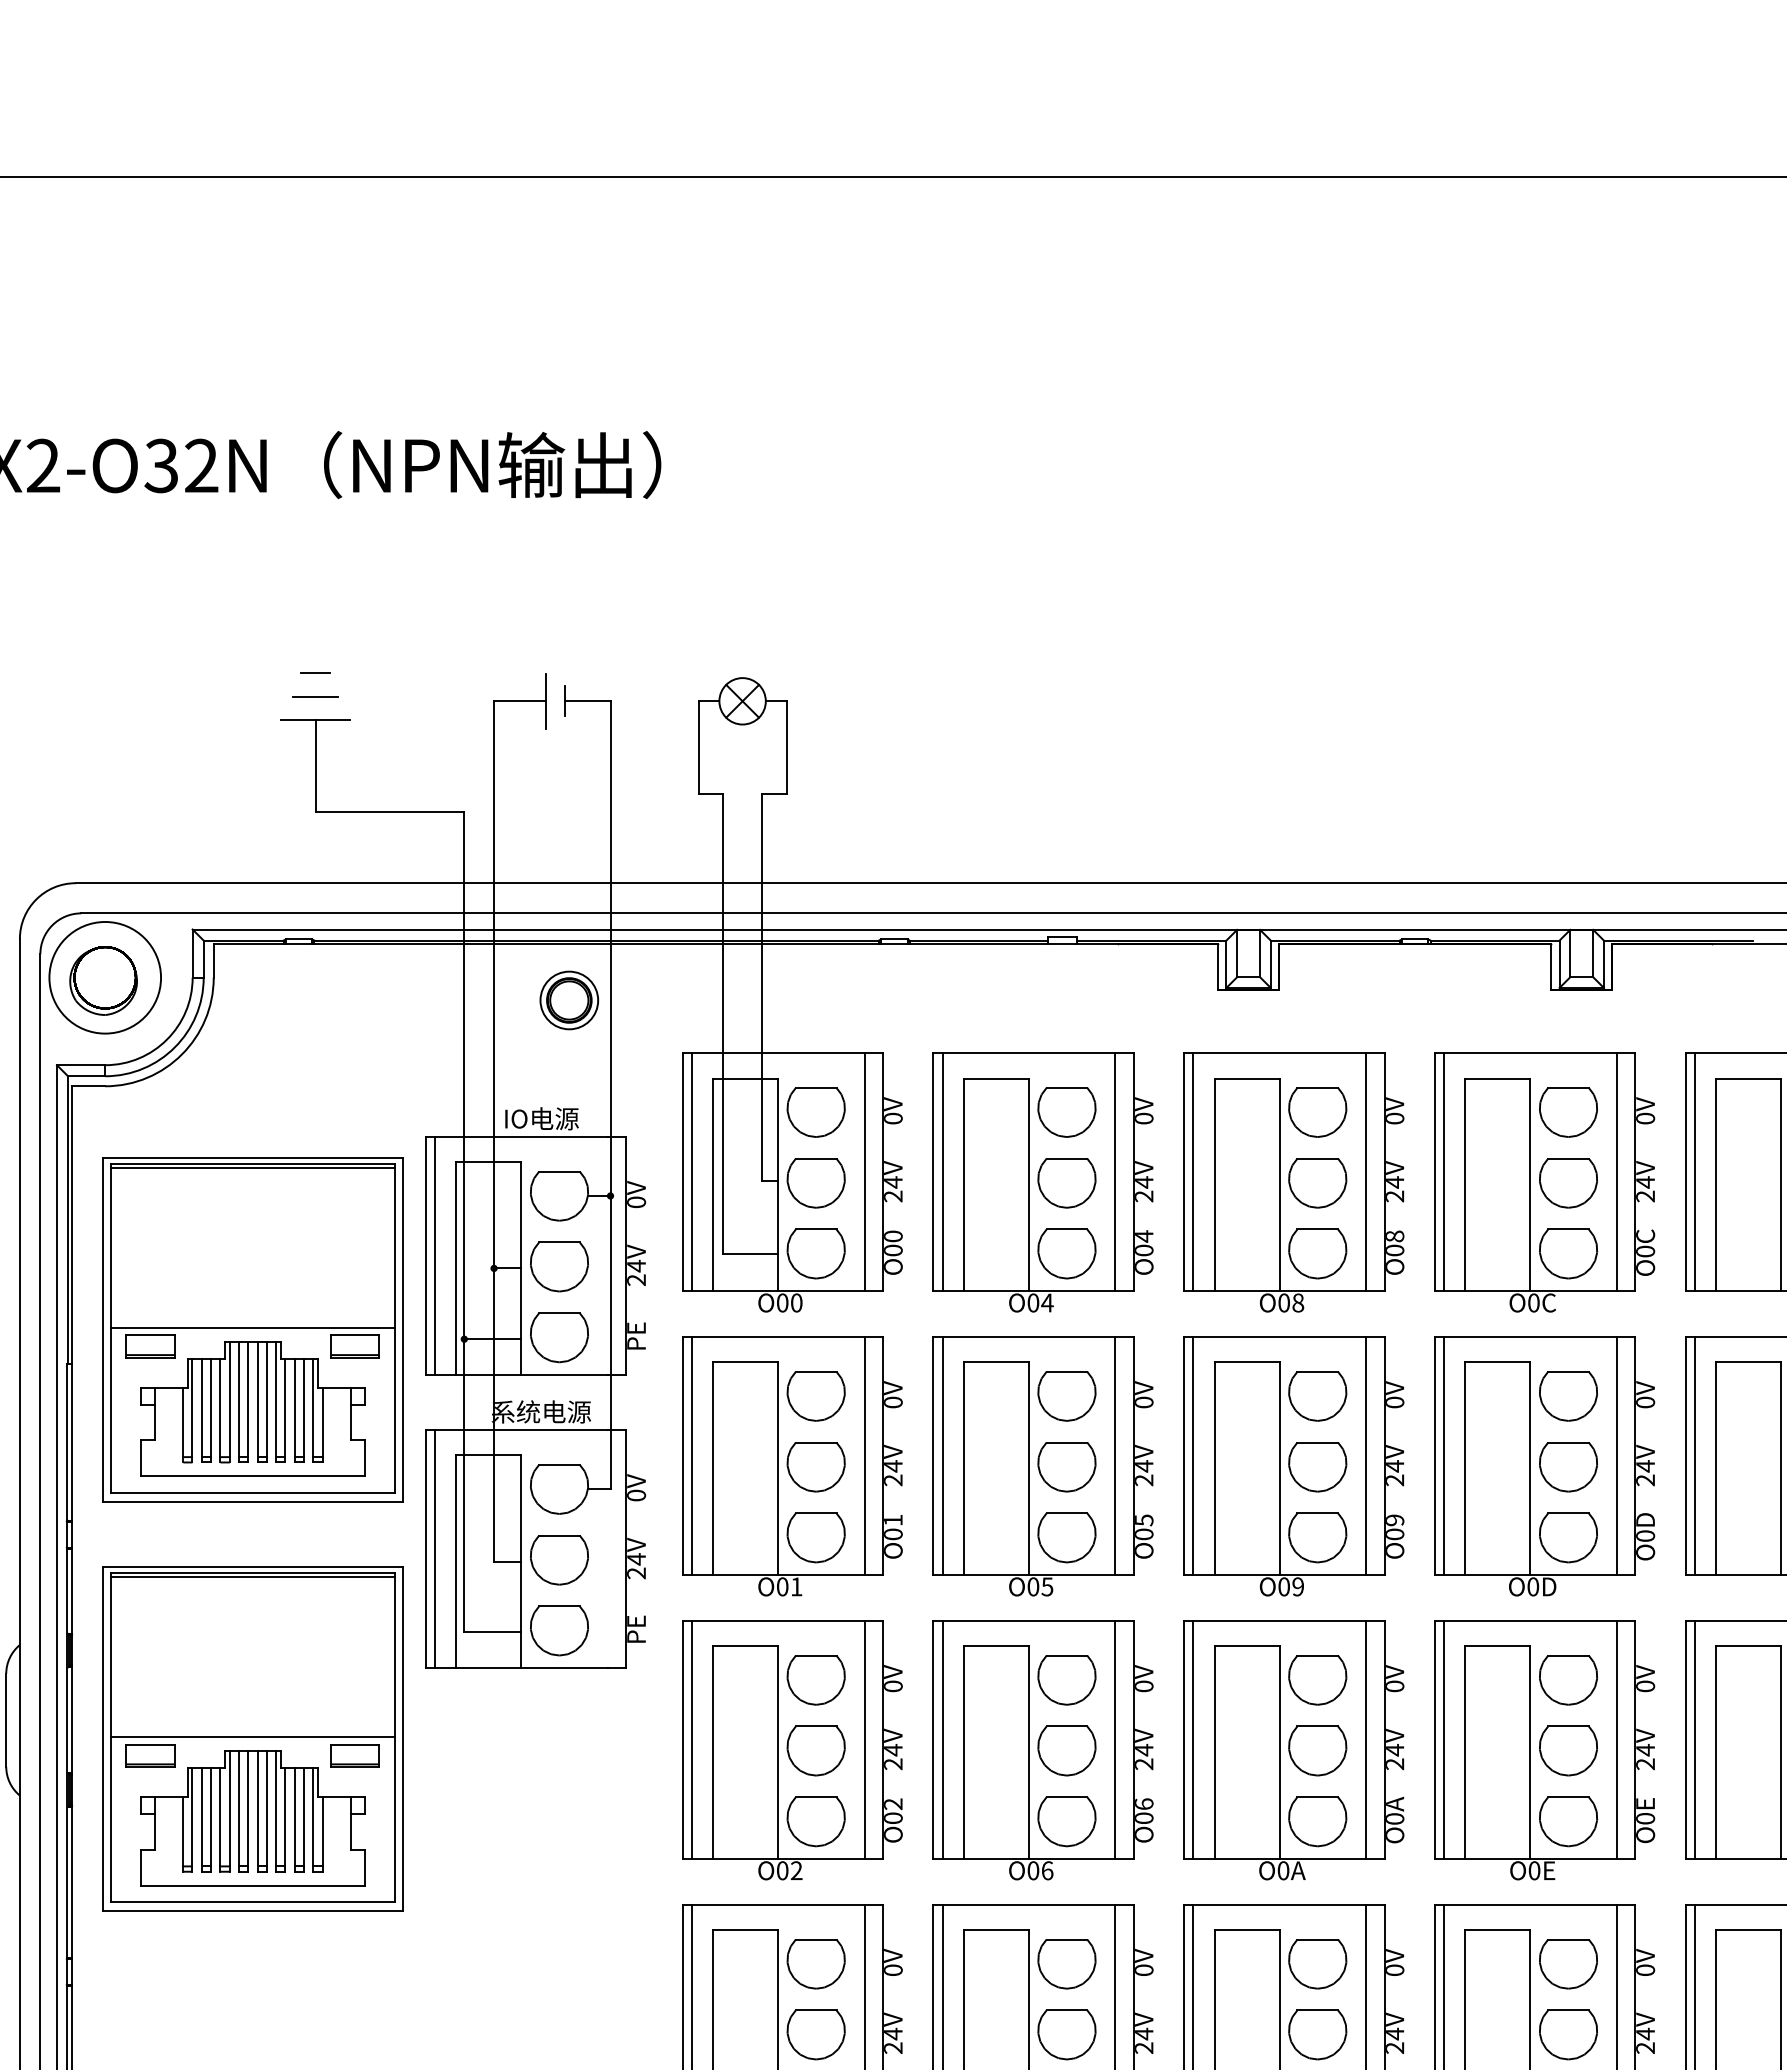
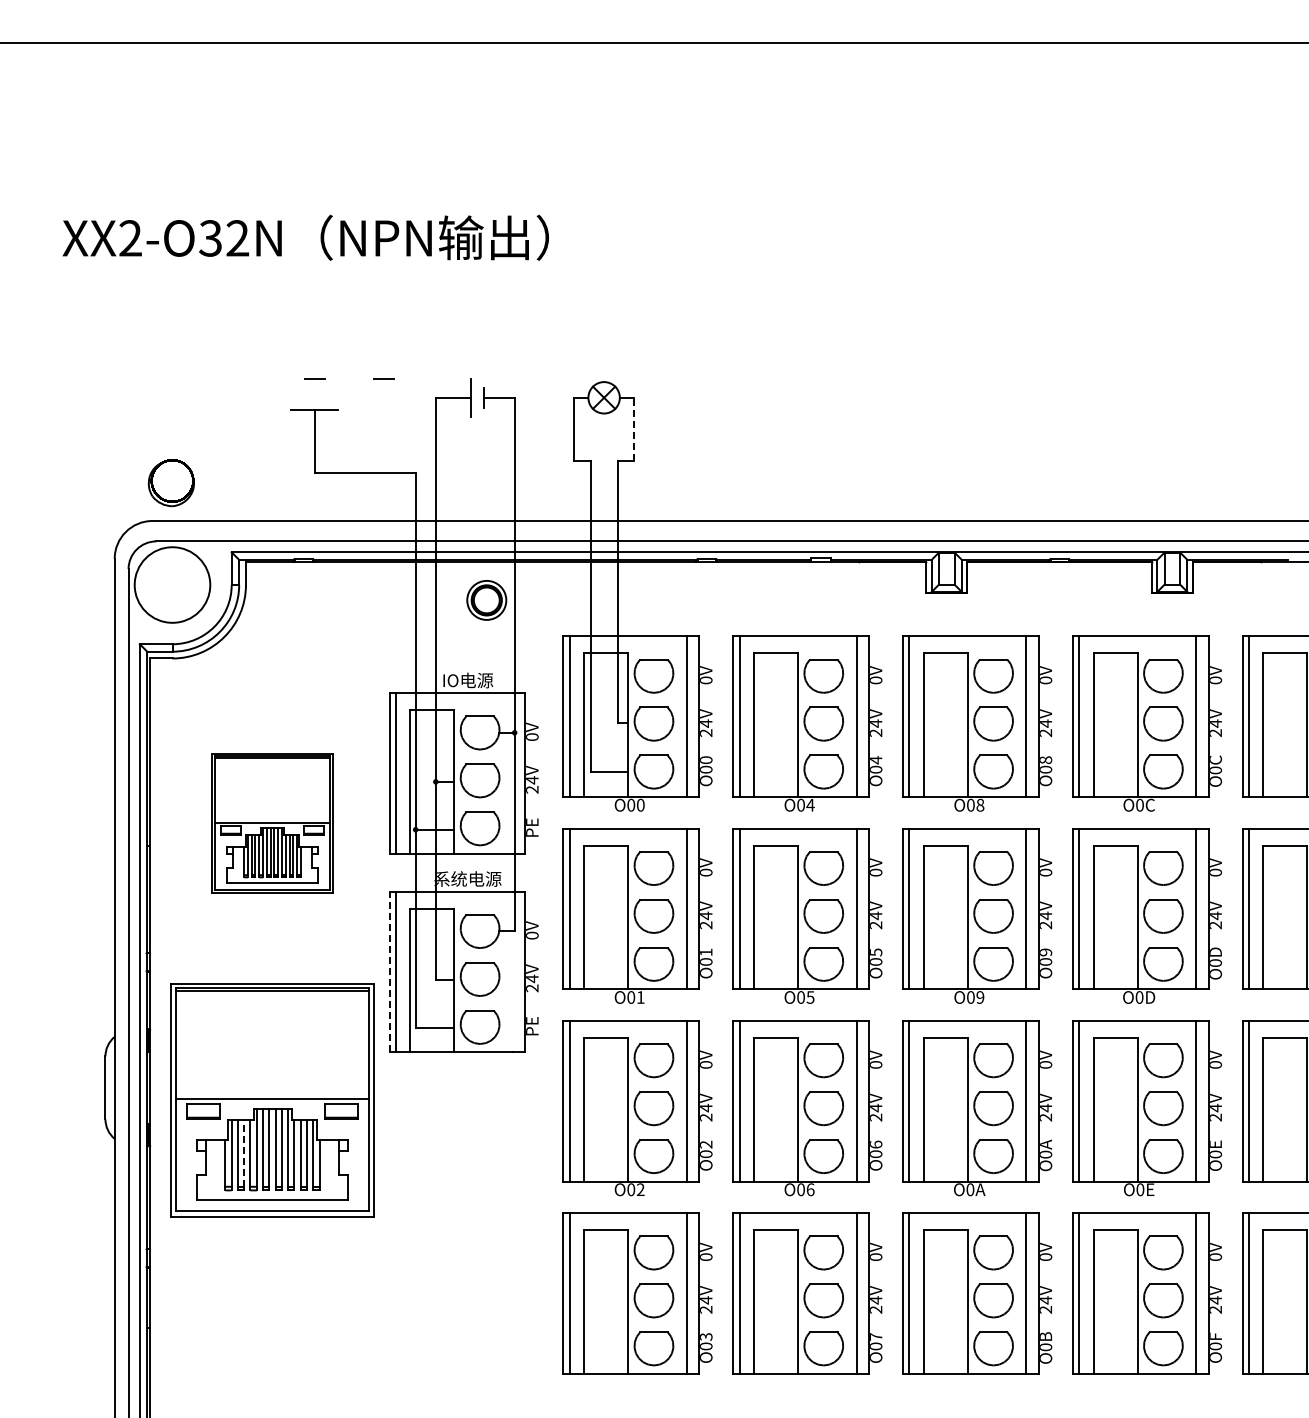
line: (416, 672) -> (383, 378), added
line: (314, 696) -> (314, 394), removed
line: (785, 748) -> (633, 429), solid -> dashed
part: (102, 981) -> (170, 483), moved
part: (252, 1329) -> (272, 823), size x0.6
line: (425, 1548) -> (389, 971), solid -> dashed
line: (211, 1817) -> (244, 1153), solid -> dashed

